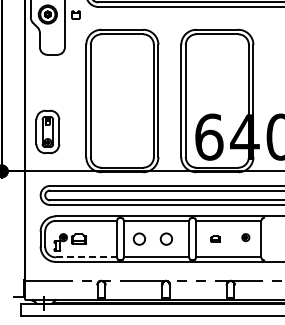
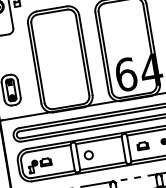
circle: (165, 238) -> (107, 151), removed
part: (215, 238) -> (142, 145), size x1.67
line: (86, 257) -> (53, 174), dashed -> solid

